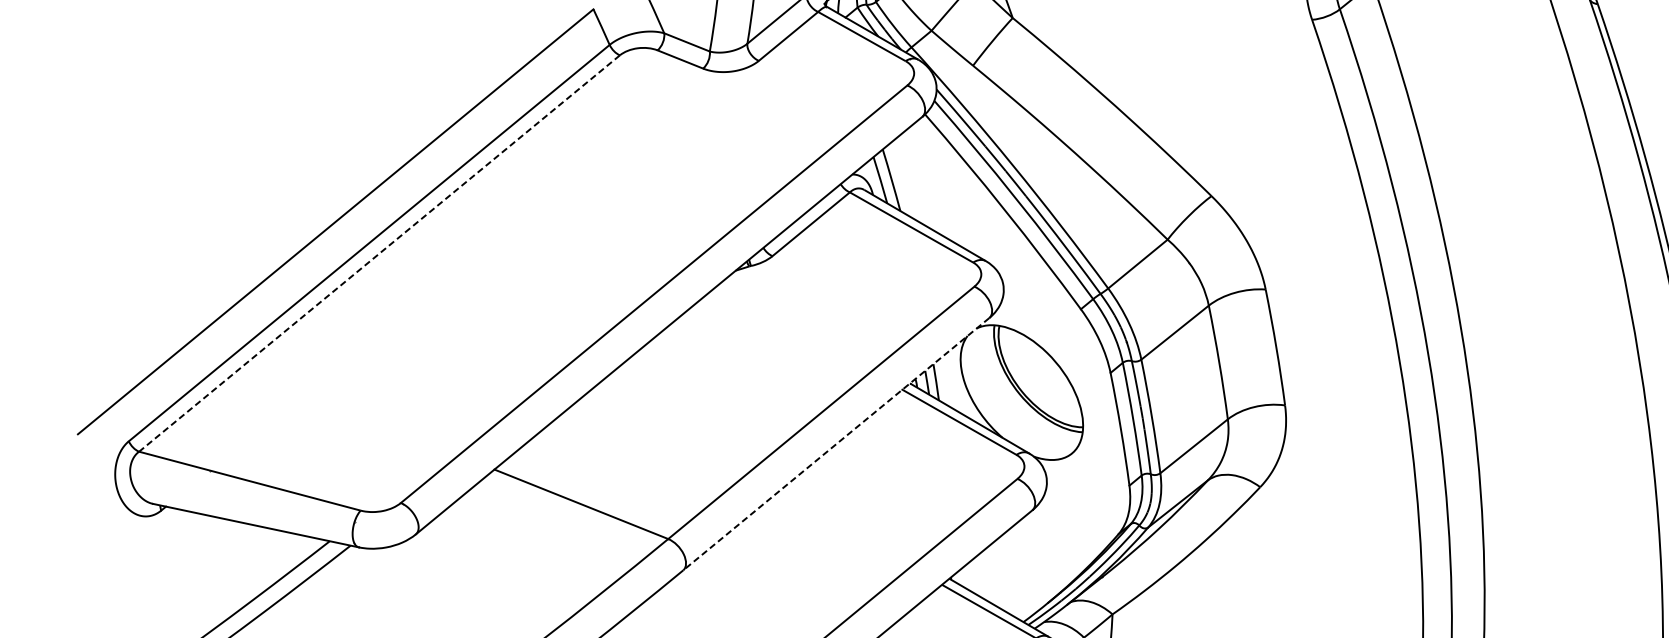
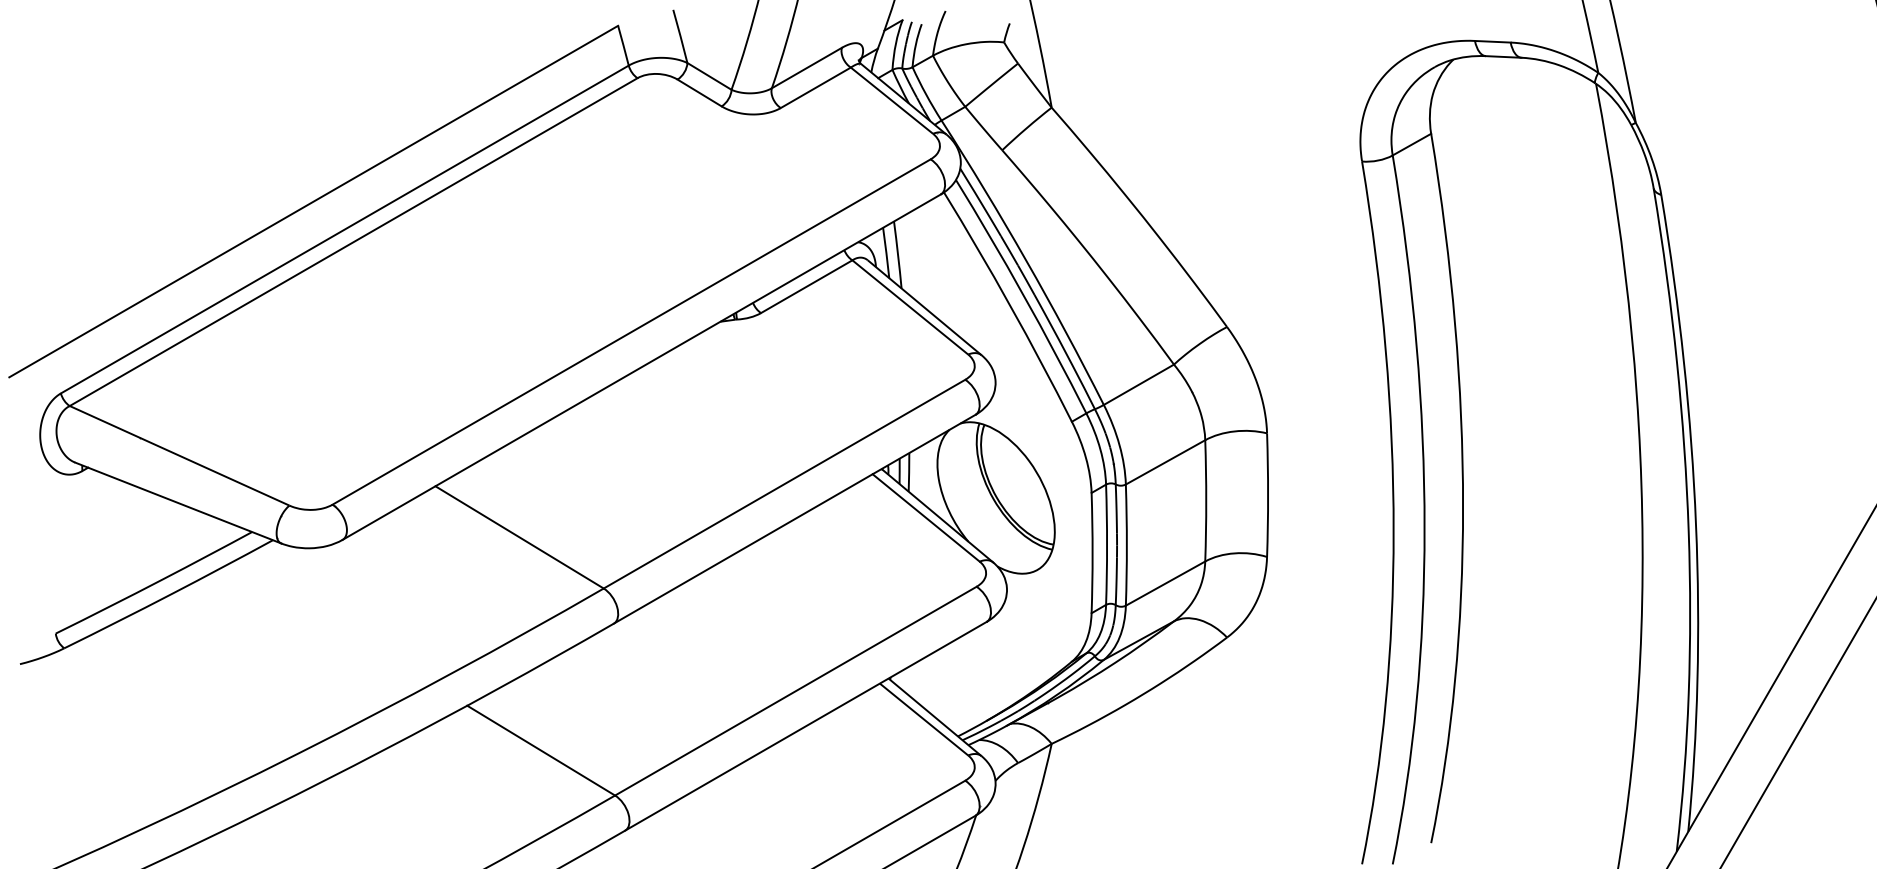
line: (379, 253) -> (353, 242), dashed -> solid
line: (836, 444) -> (794, 519), dashed -> solid

